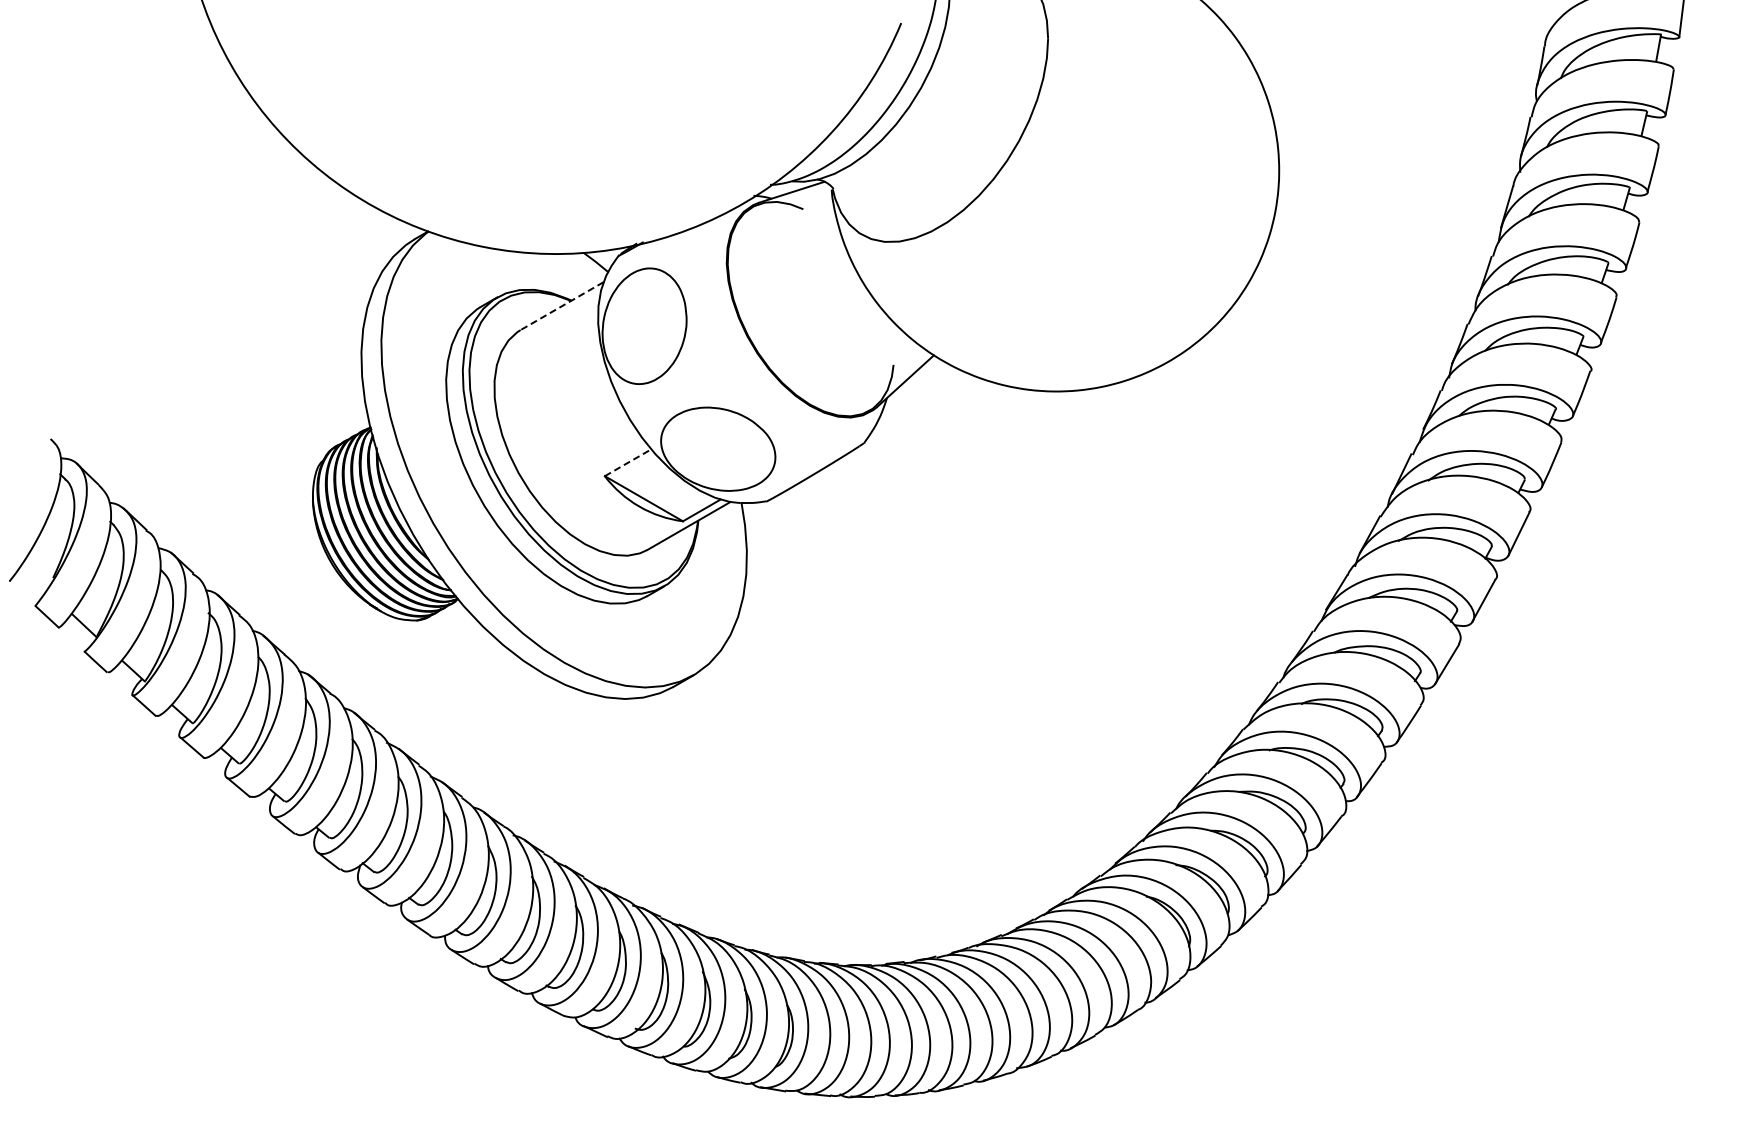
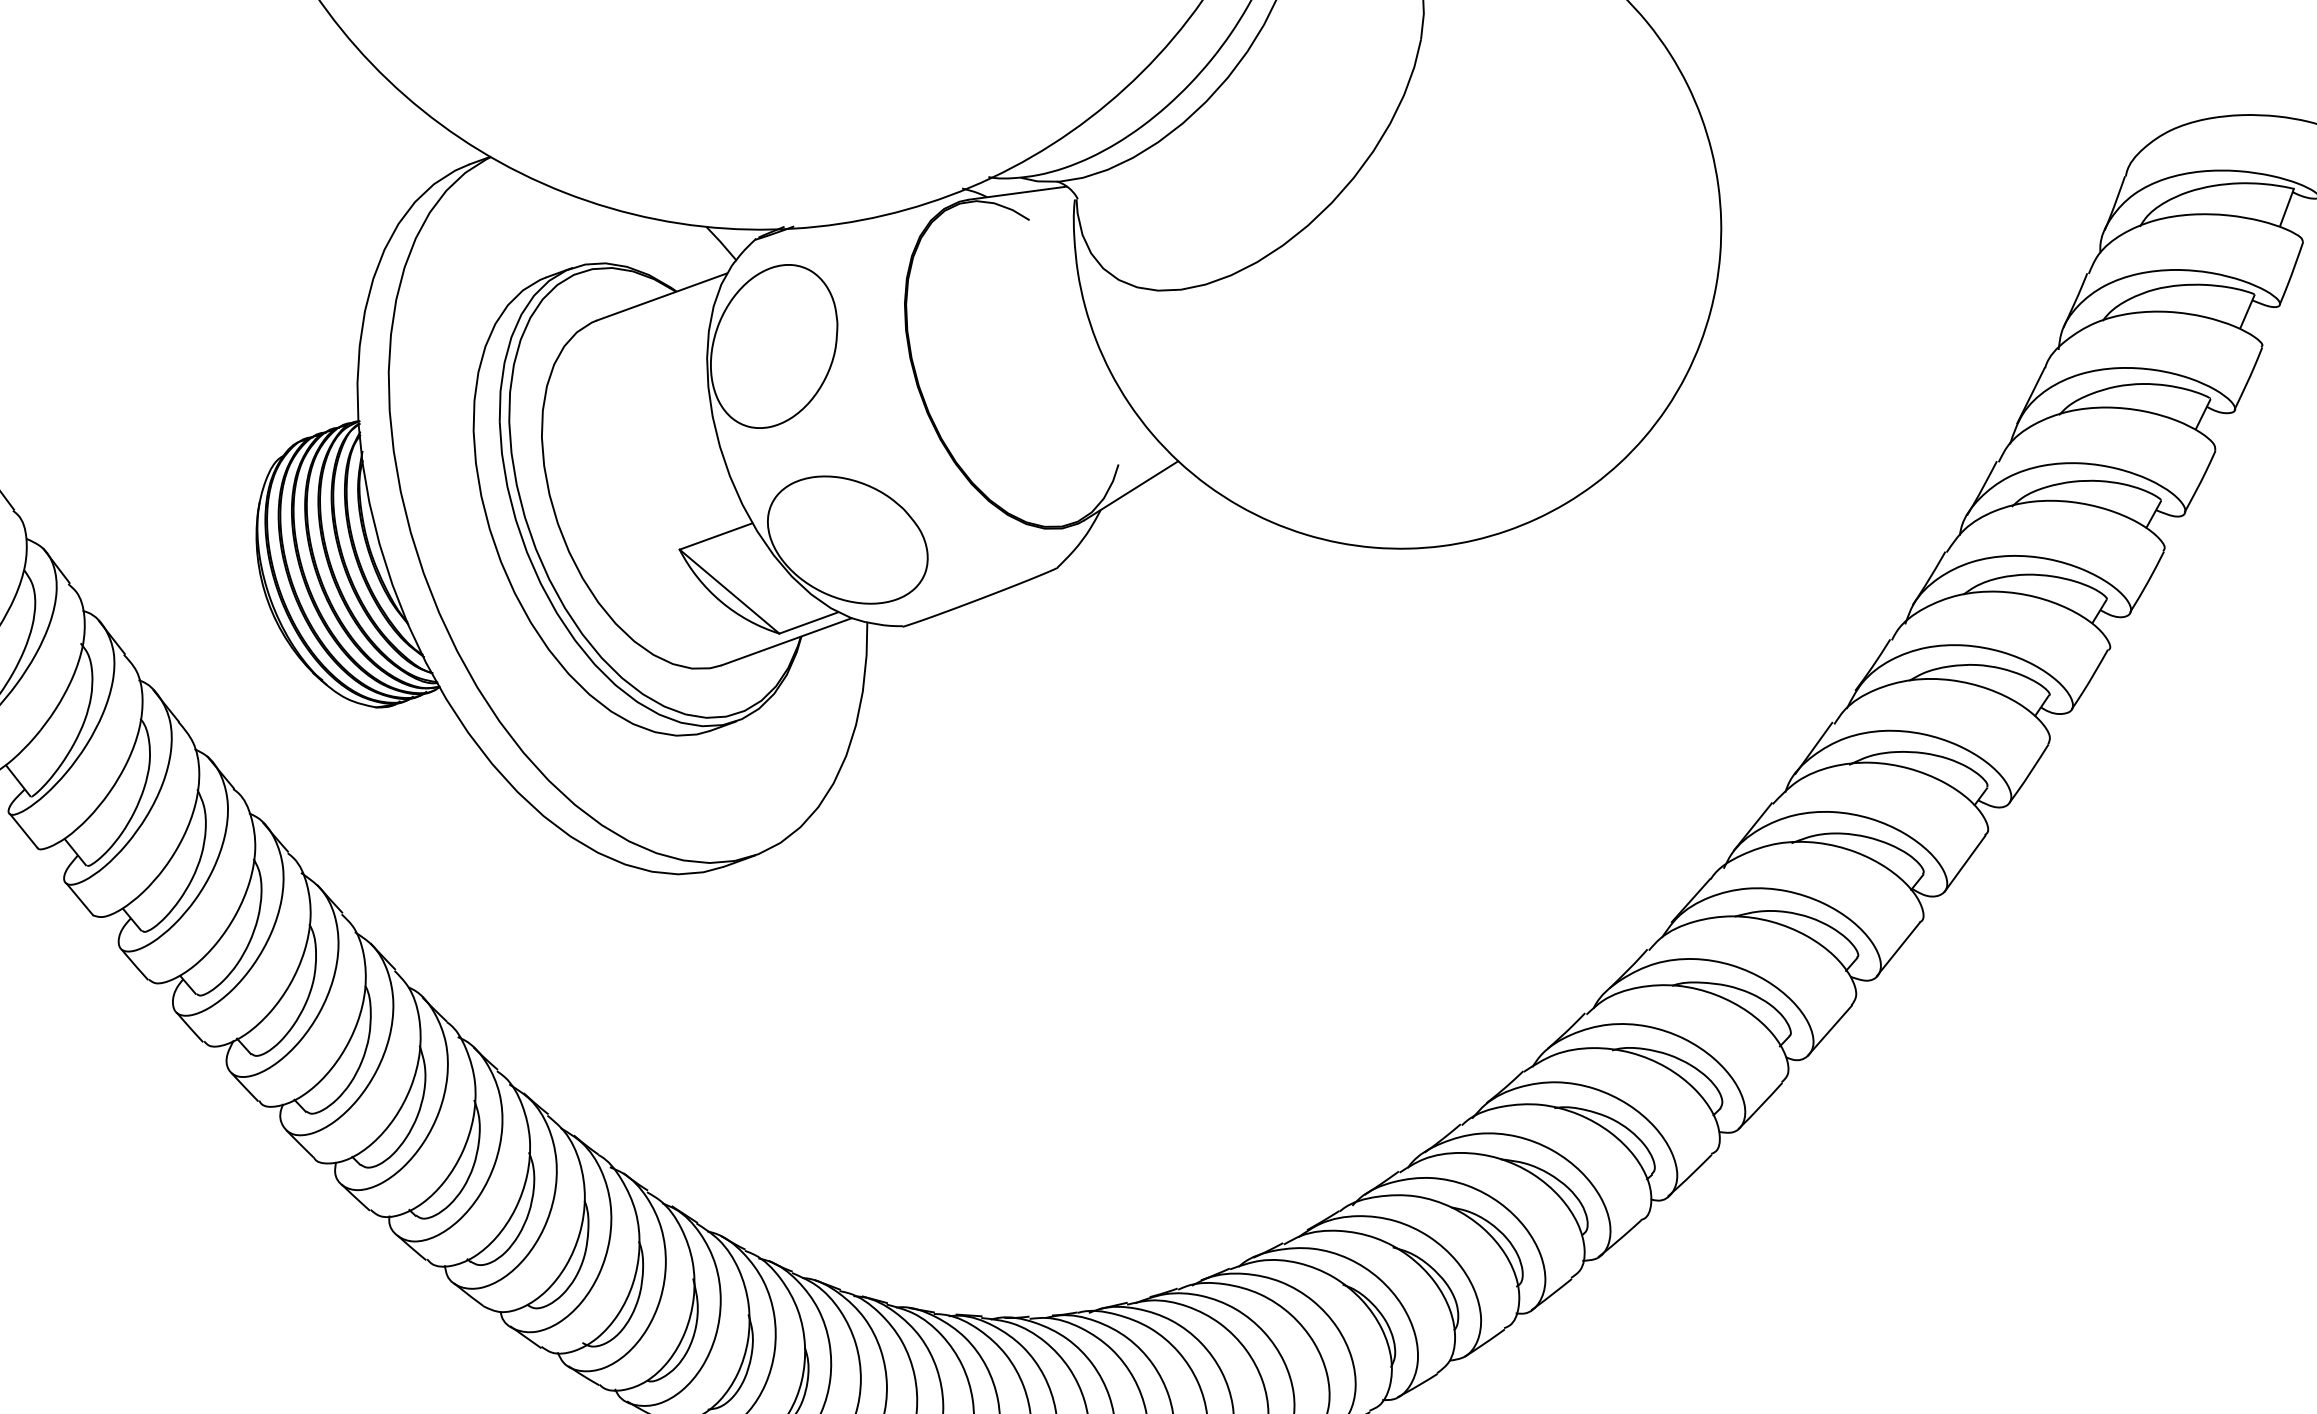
line: (562, 306) -> (662, 297), dashed -> solid
line: (628, 462) -> (716, 536), dashed -> solid

